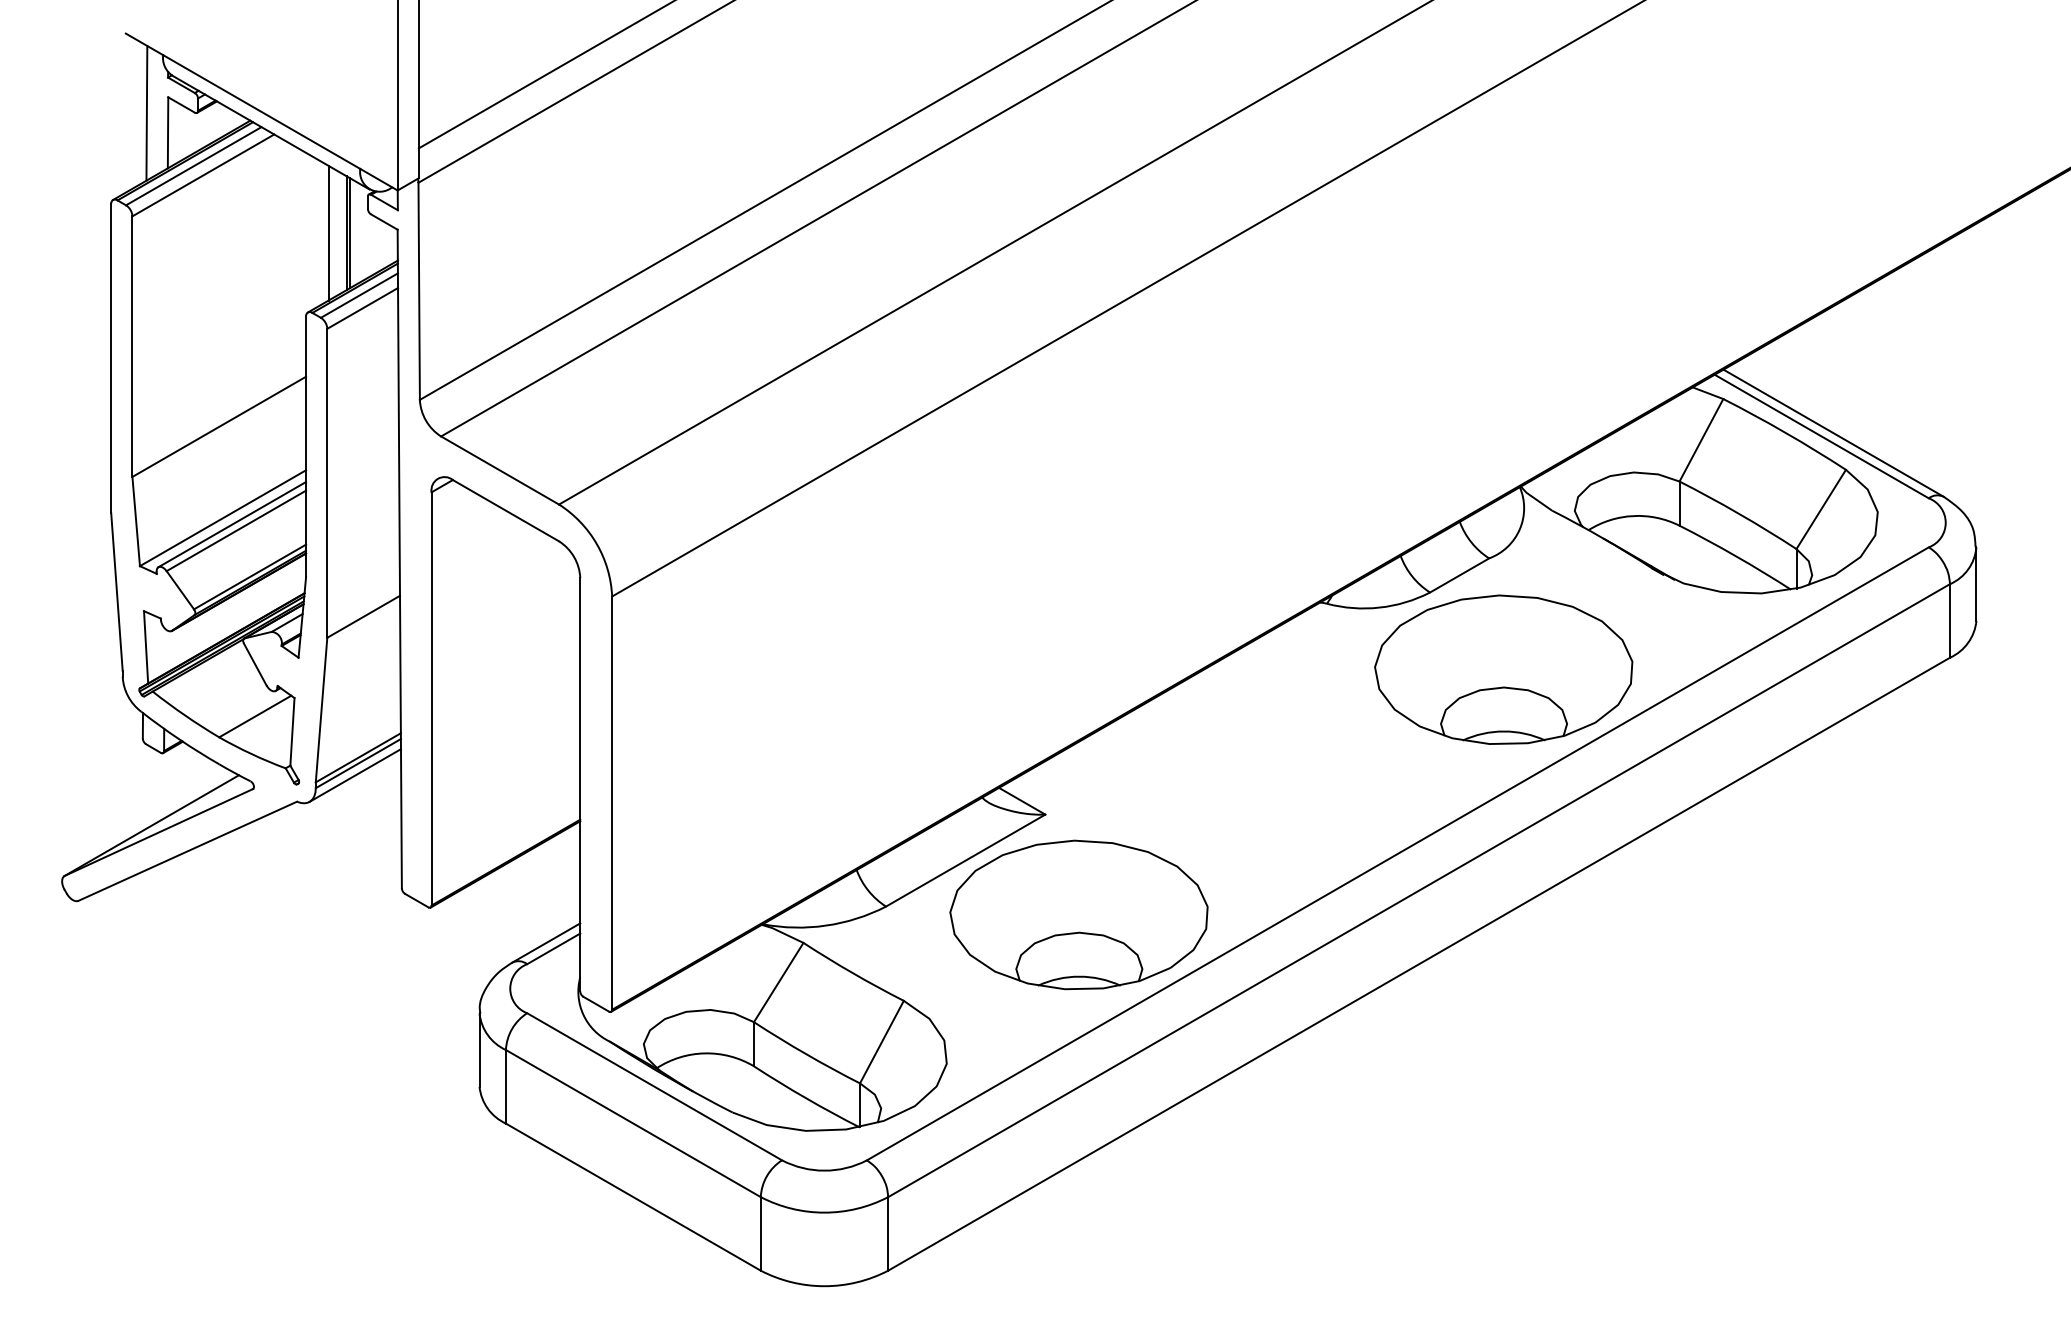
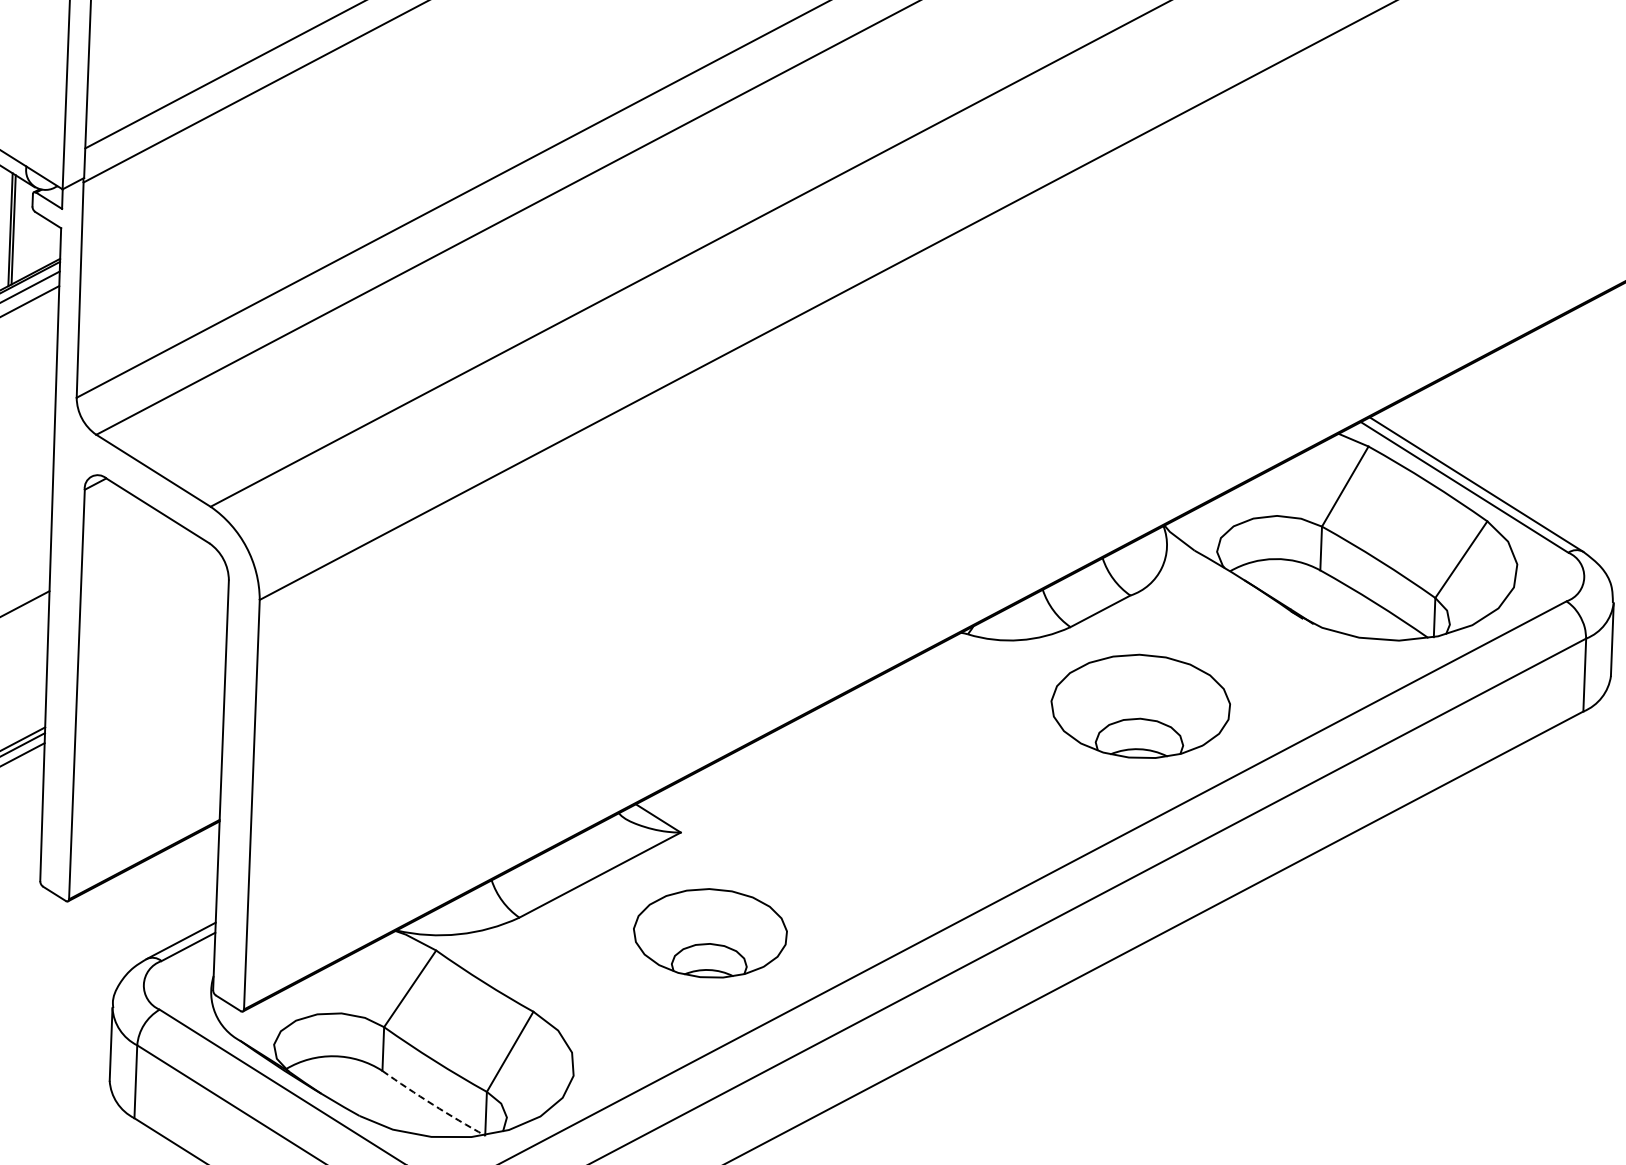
part: (1503, 669) -> (1140, 706), size x0.7
part: (1078, 914) -> (709, 932), size x0.6
arc: (806, 1098) -> (433, 1104), solid -> dashed

